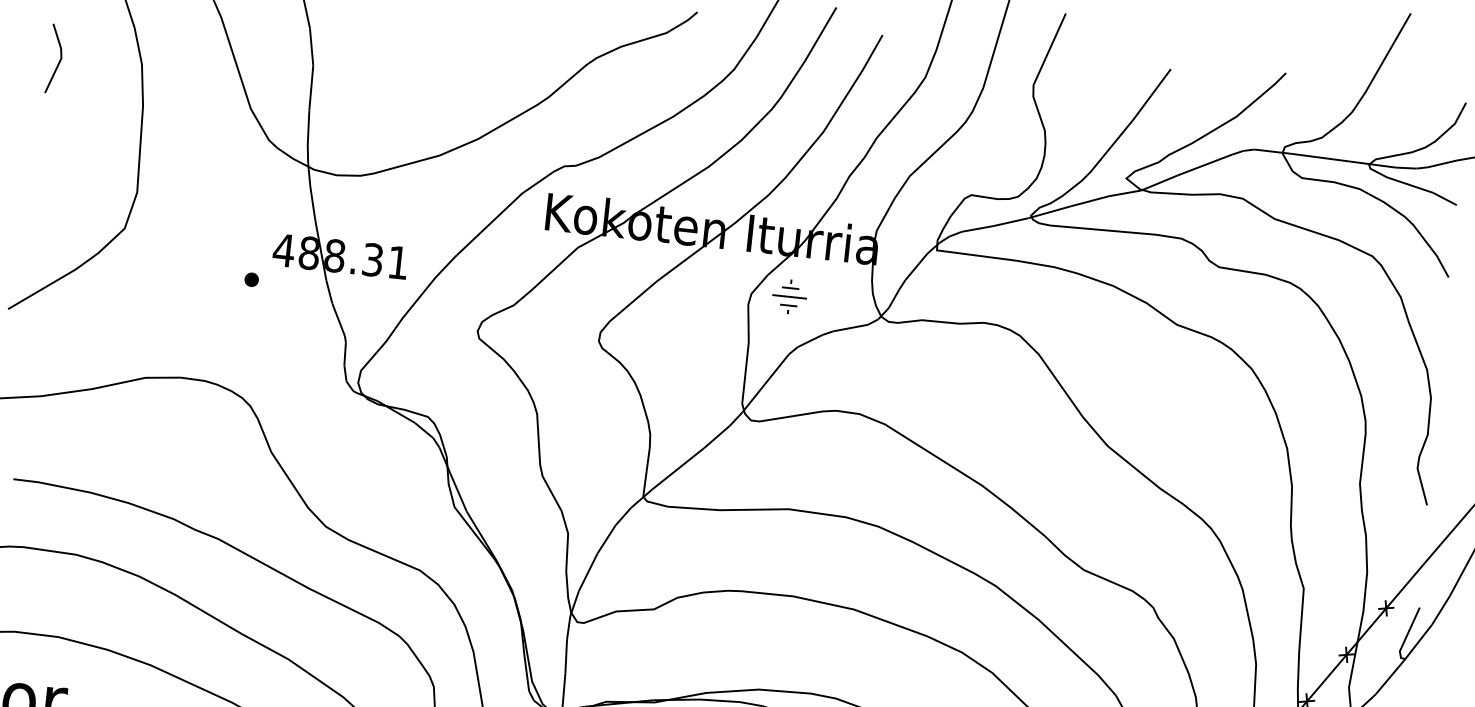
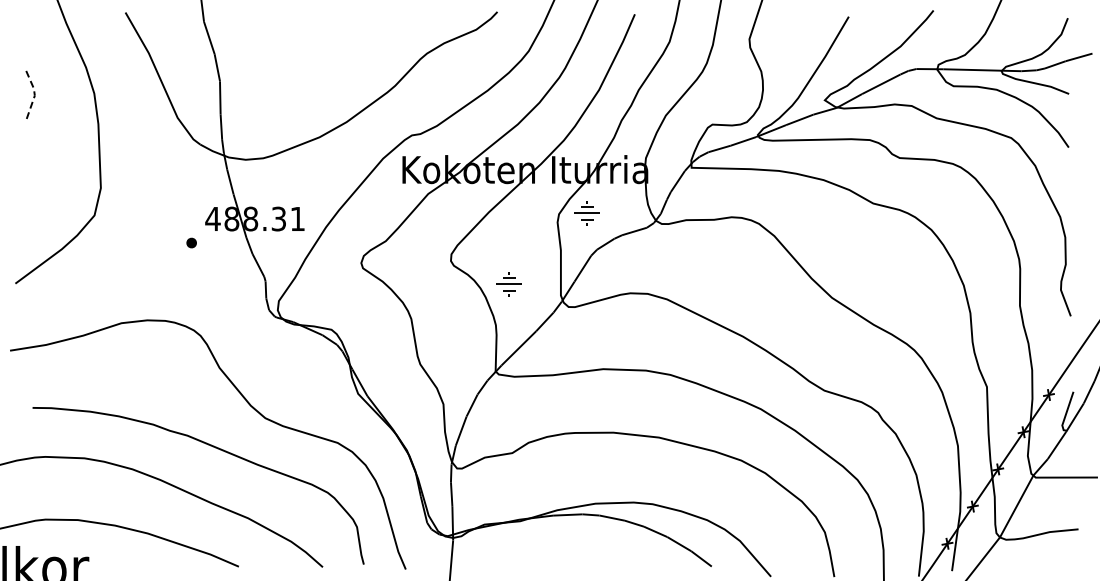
line: (60, 58) -> (34, 95), solid -> dashed
part: (673, 381) -> (508, 284), added

